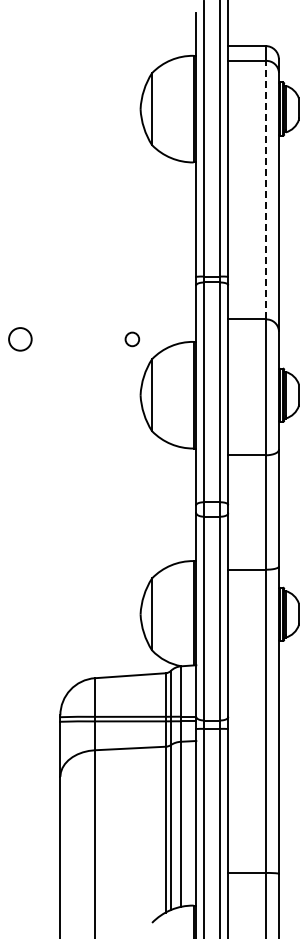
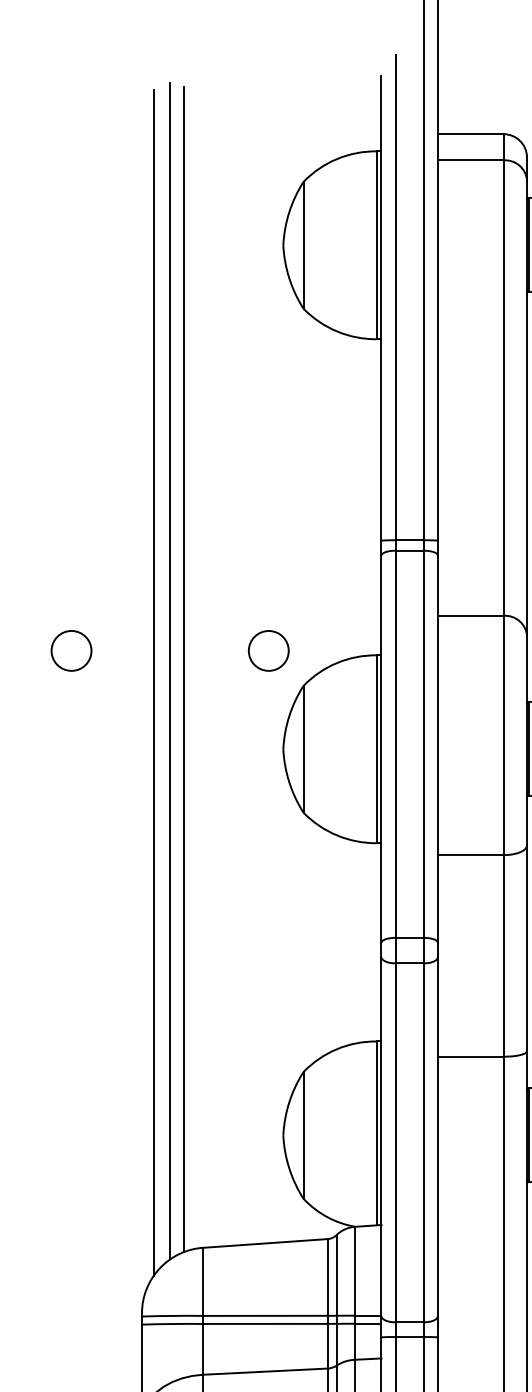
line: (265, 189) -> (503, 386), dashed -> solid
circle: (132, 339) -> (269, 651), size x1.67
line: (84, 349) -> (184, 668), added
line: (76, 350) -> (170, 670), added
line: (67, 357) -> (154, 682), added

